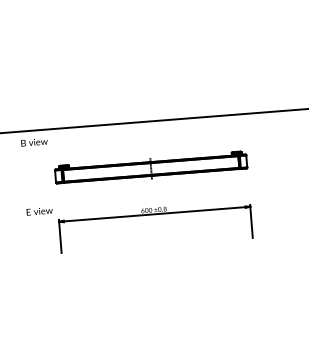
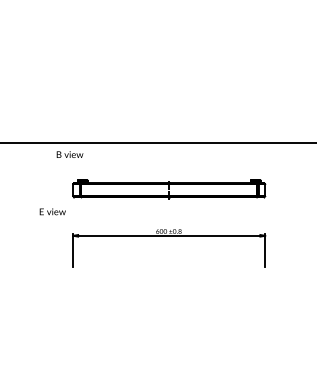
text: (33, 142) -> (69, 154), moved
text: (39, 211) -> (52, 211), moved

